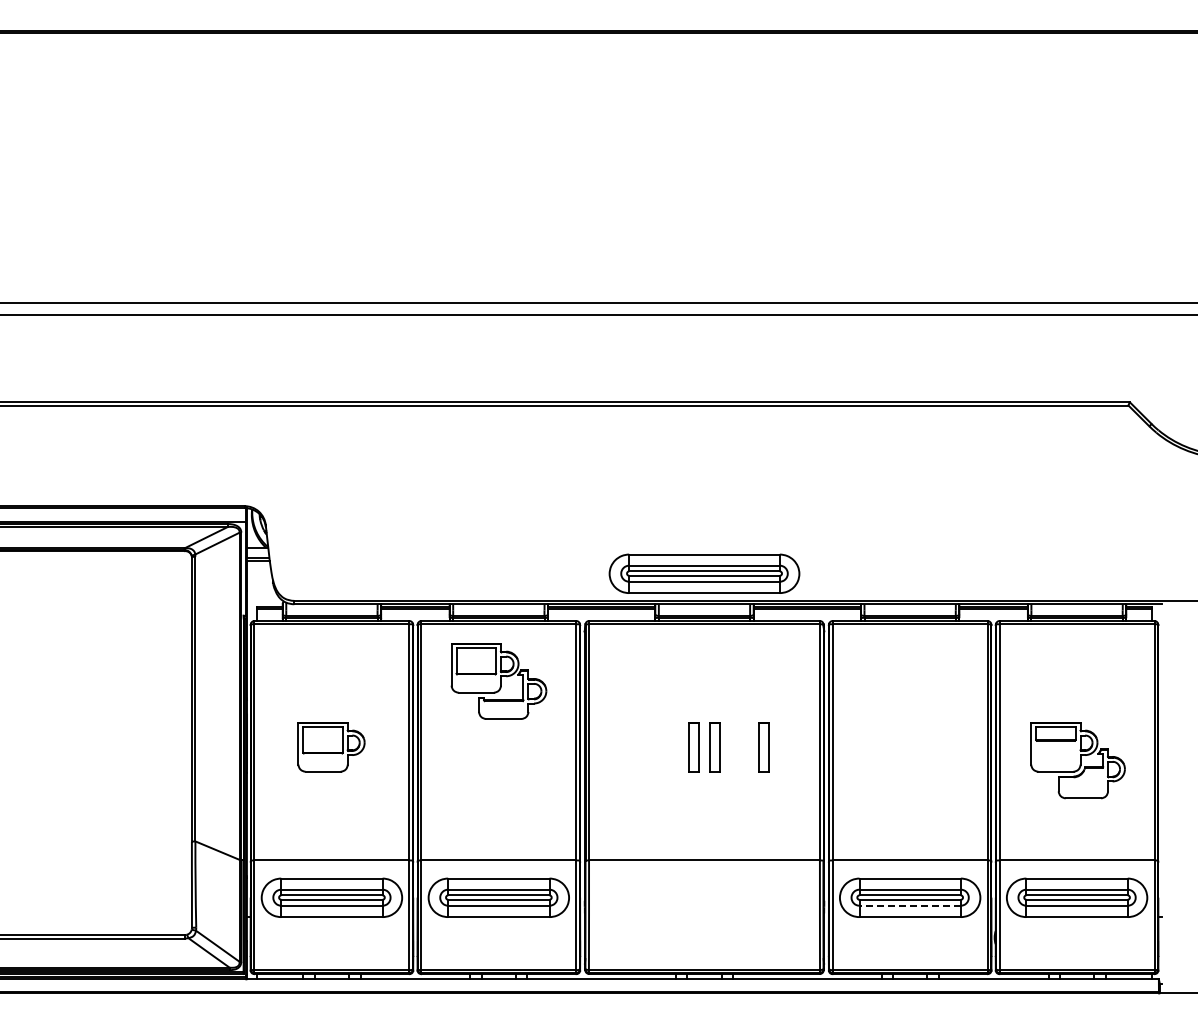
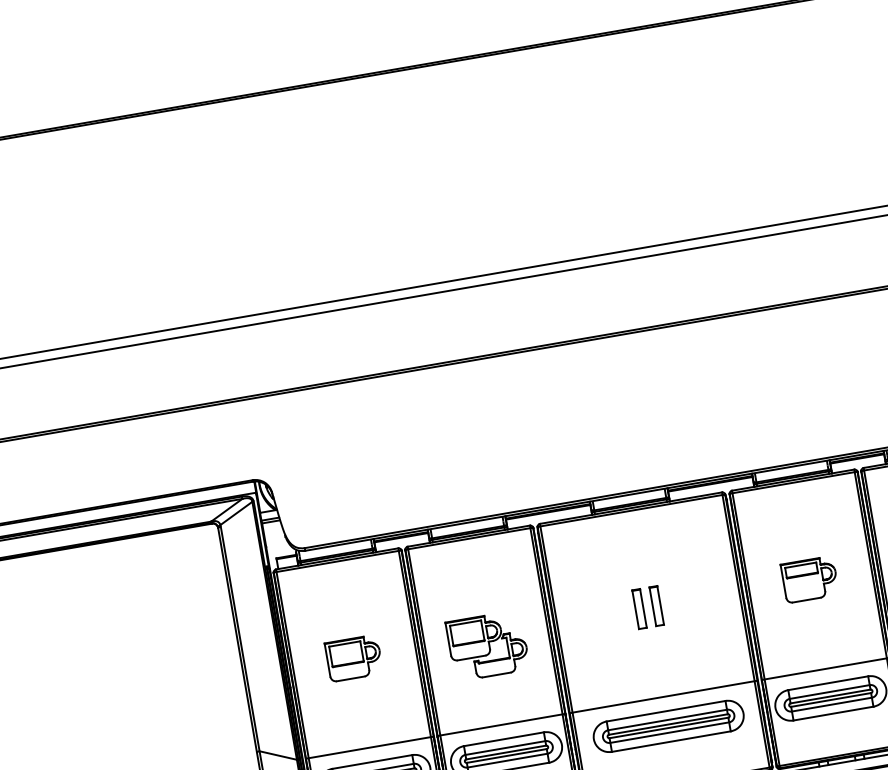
part: (704, 573) -> (668, 726), moved
part: (498, 681) -> (487, 646), moved
part: (763, 747) -> (694, 599), removed
part: (909, 747) -> (809, 579), added
line: (910, 905) -> (832, 704), dashed -> solid

